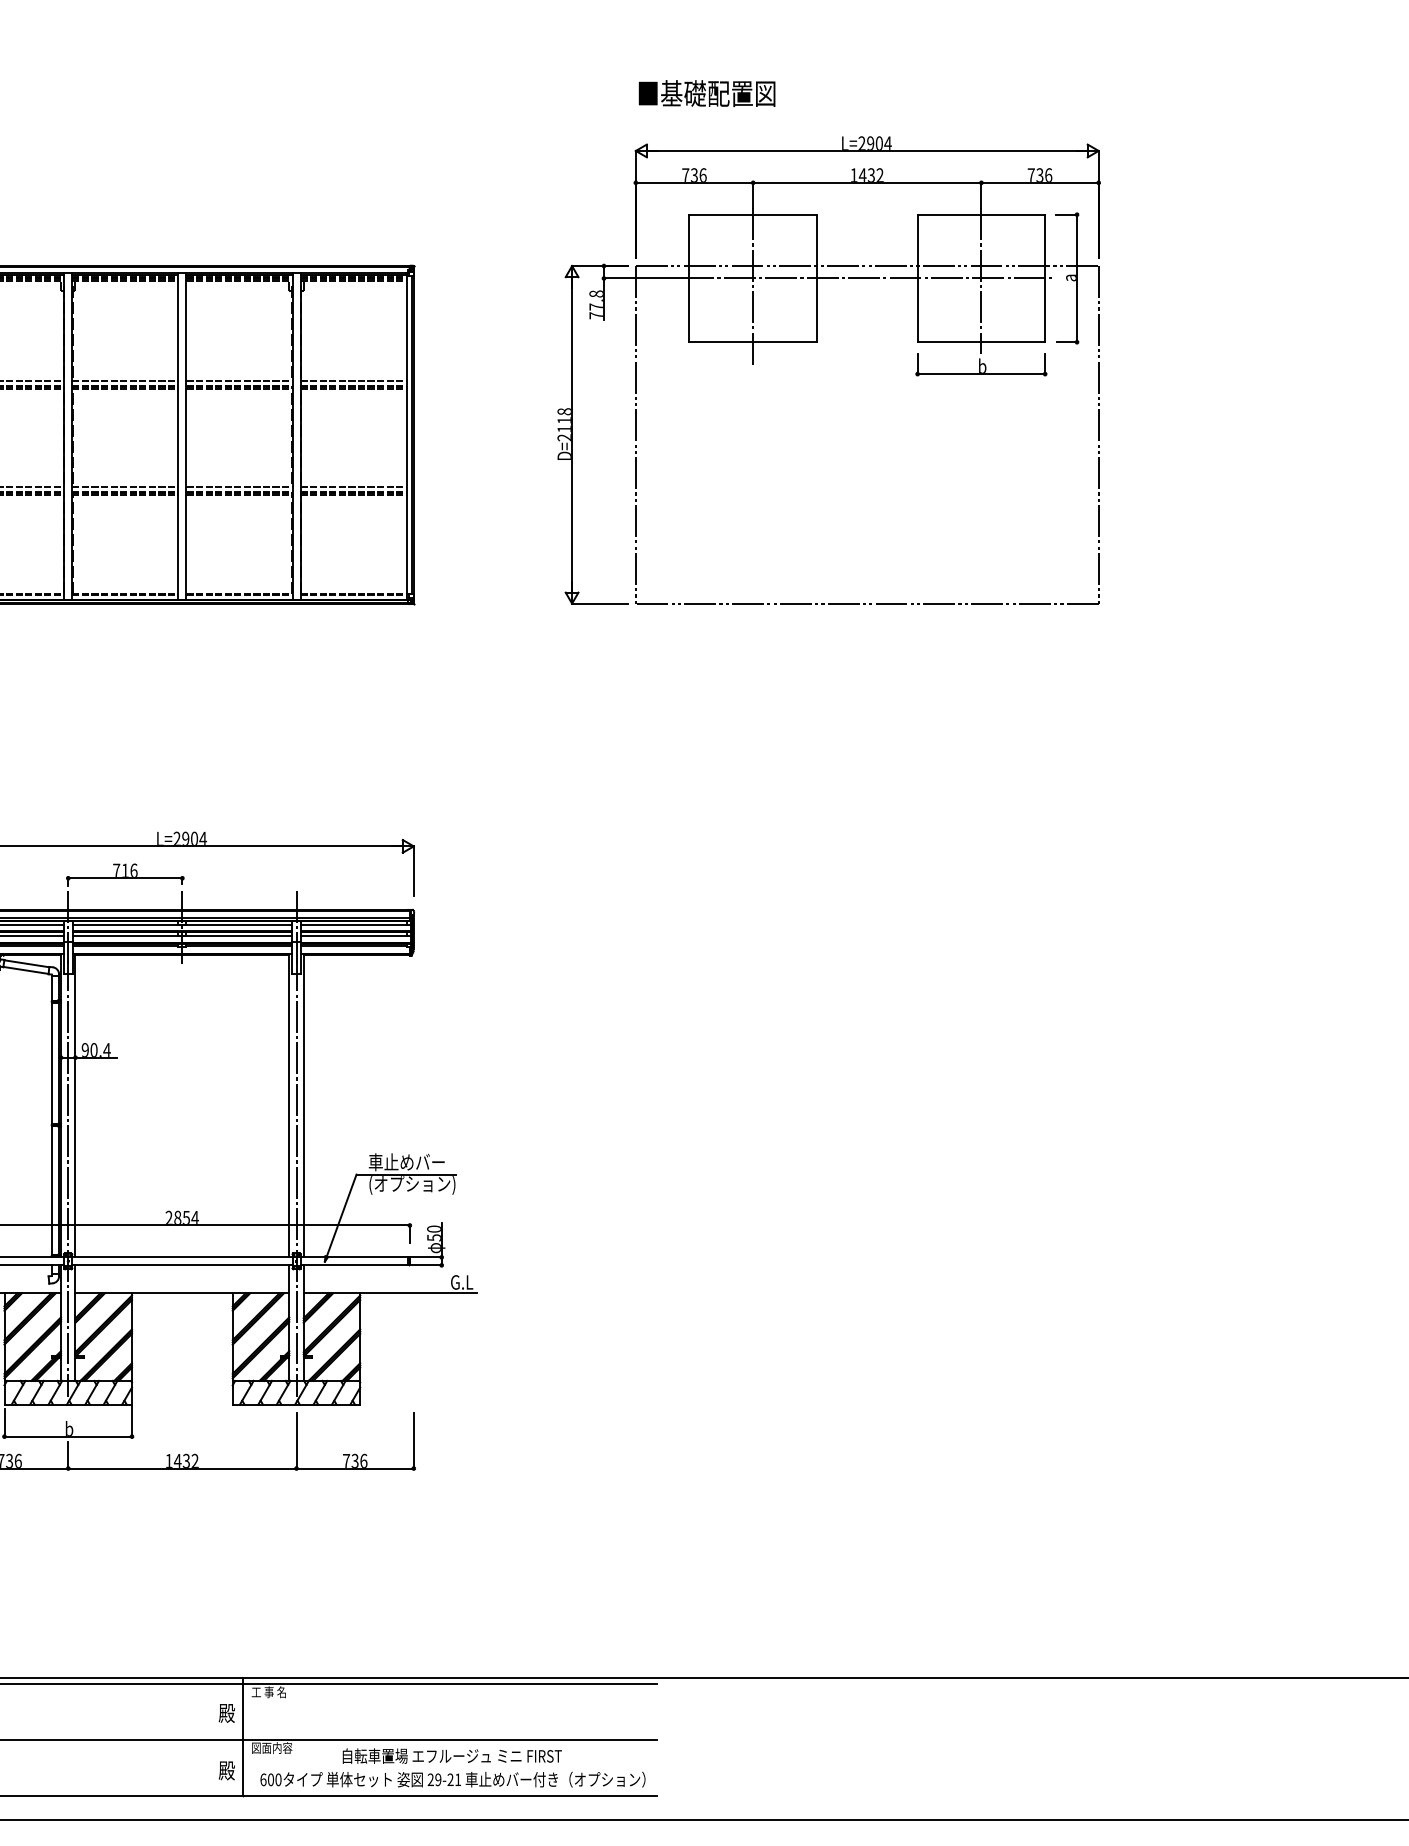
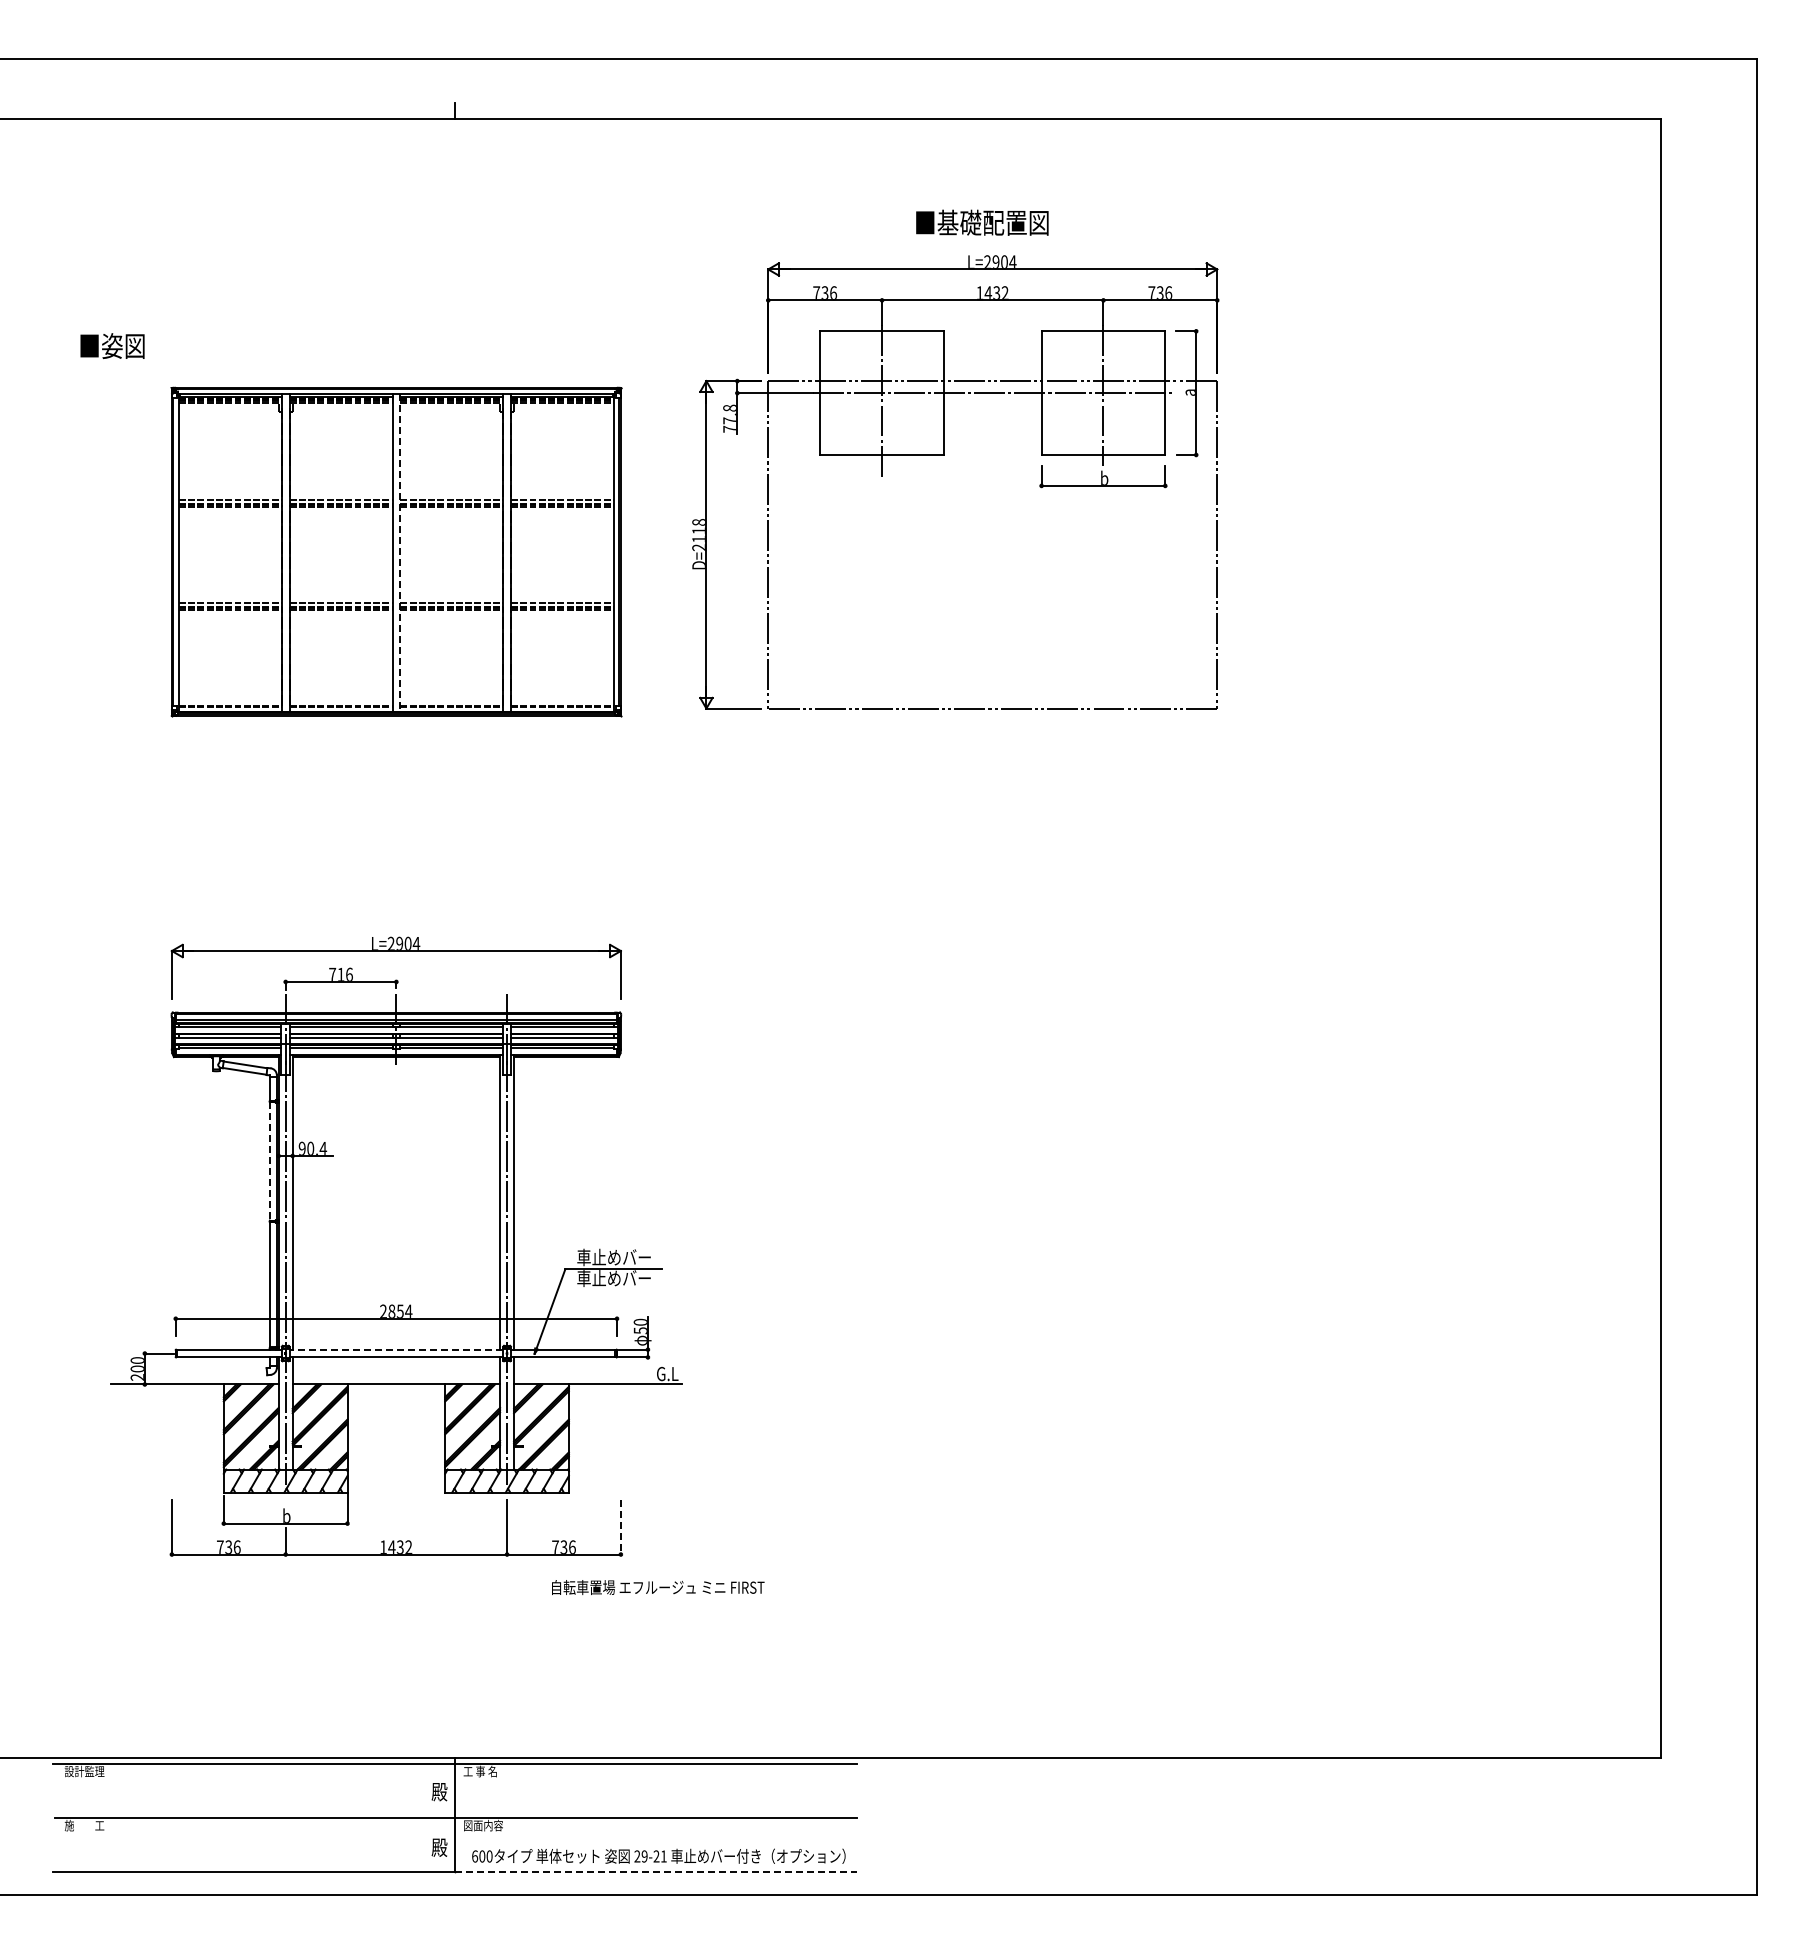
text: (707, 93) -> (982, 222), moved
part: (817, 342) -> (944, 455), moved
line: (186, 436) -> (400, 553), solid -> dashed
line: (52, 1064) -> (270, 1162), solid -> dashed
text: (412, 1185) -> (619, 1279), (オプション) -> 車止めバー
line: (182, 1257) -> (396, 1349), solid -> dashed
line: (413, 1441) -> (620, 1528), solid -> dashed
text: (452, 1756) -> (658, 1587), moved
line: (449, 1796) -> (655, 1872), solid -> dashed

